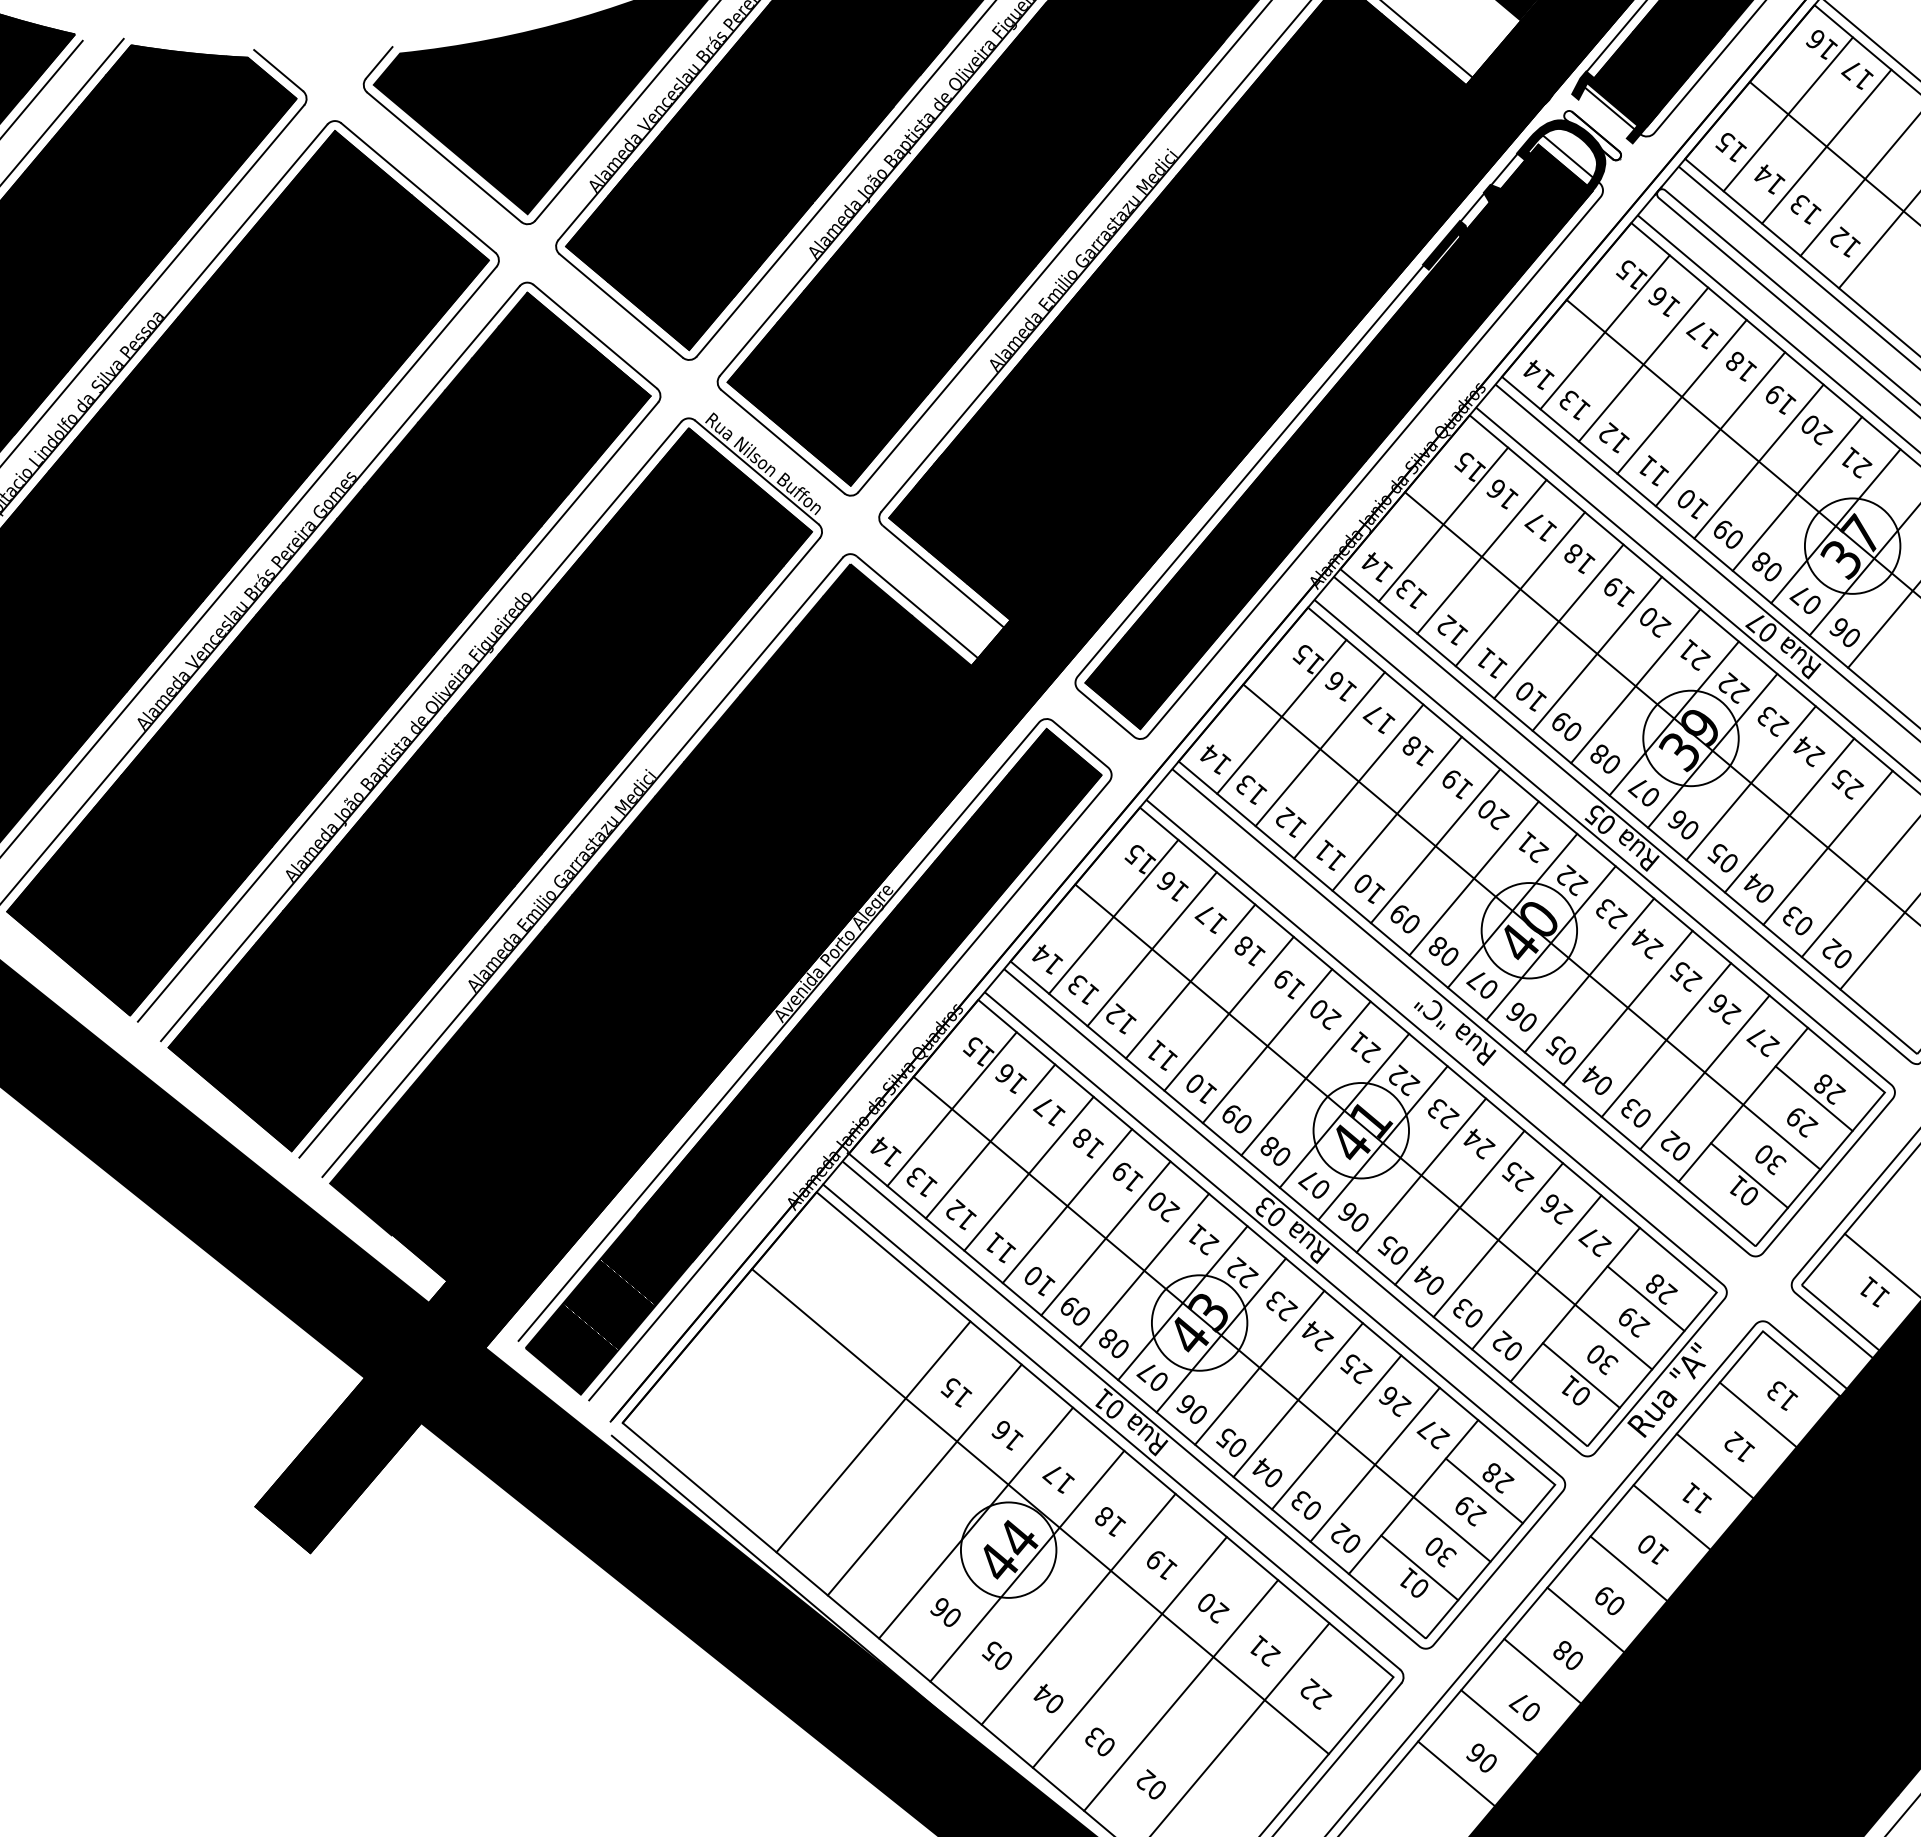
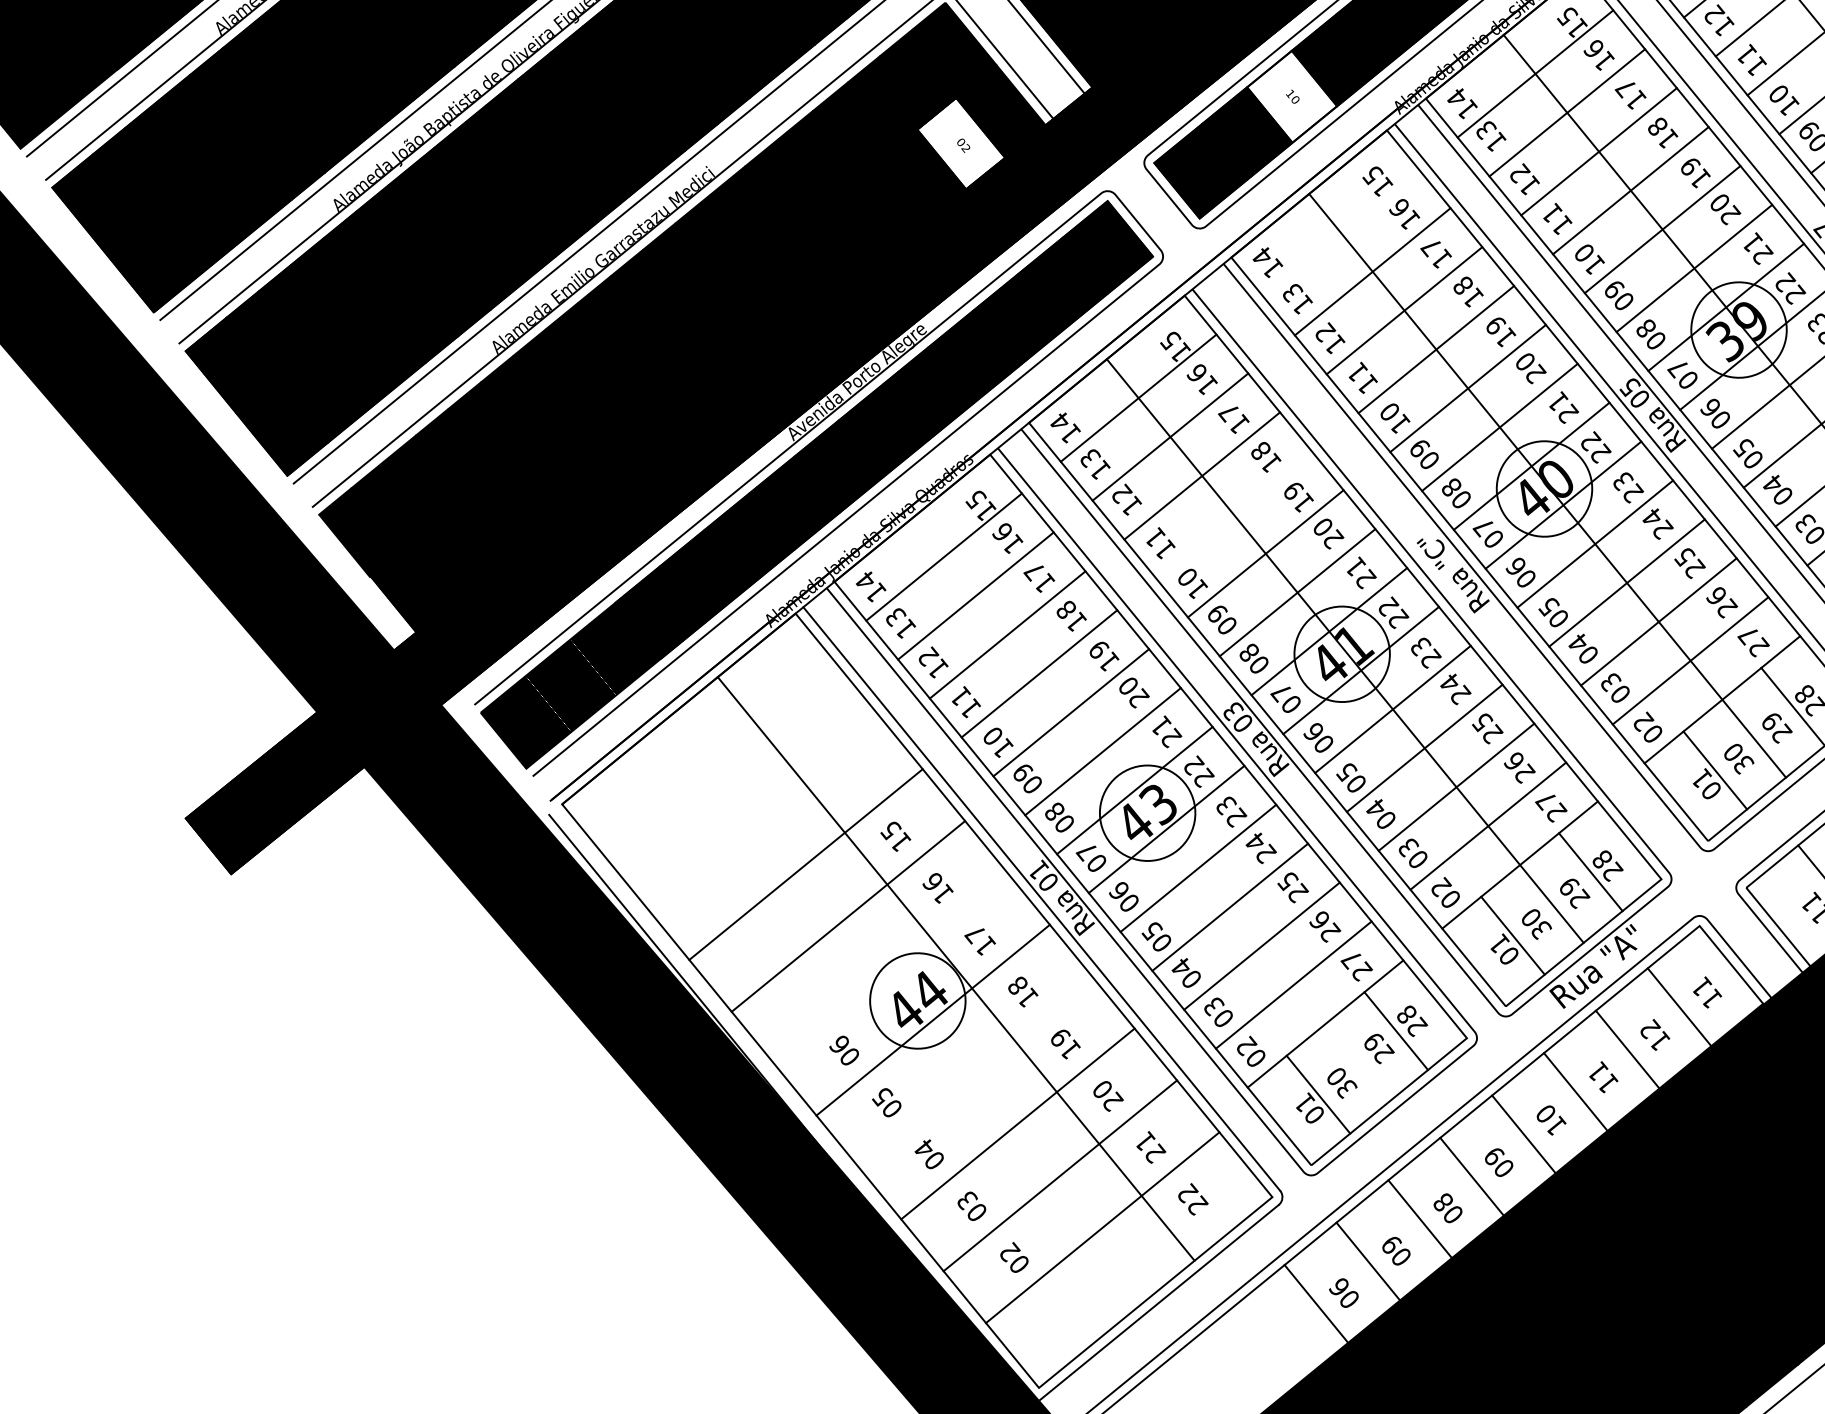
fill: (1208, 592) -> (1292, 97), removed
fill: (893, 700) -> (962, 144), removed
line: (1281, 716) -> (1340, 232), removed
line: (1228, 1013) -> (1233, 514), removed
line: (1201, 1318) -> (1150, 809), removed
text: (1776, 1390) -> (1701, 986), 13 -> 11
line: (976, 1522) -> (891, 967), removed
line: (1078, 1608) -> (975, 1071), removed
text: (1518, 1703) -> (1390, 1246), 07 -> 09

